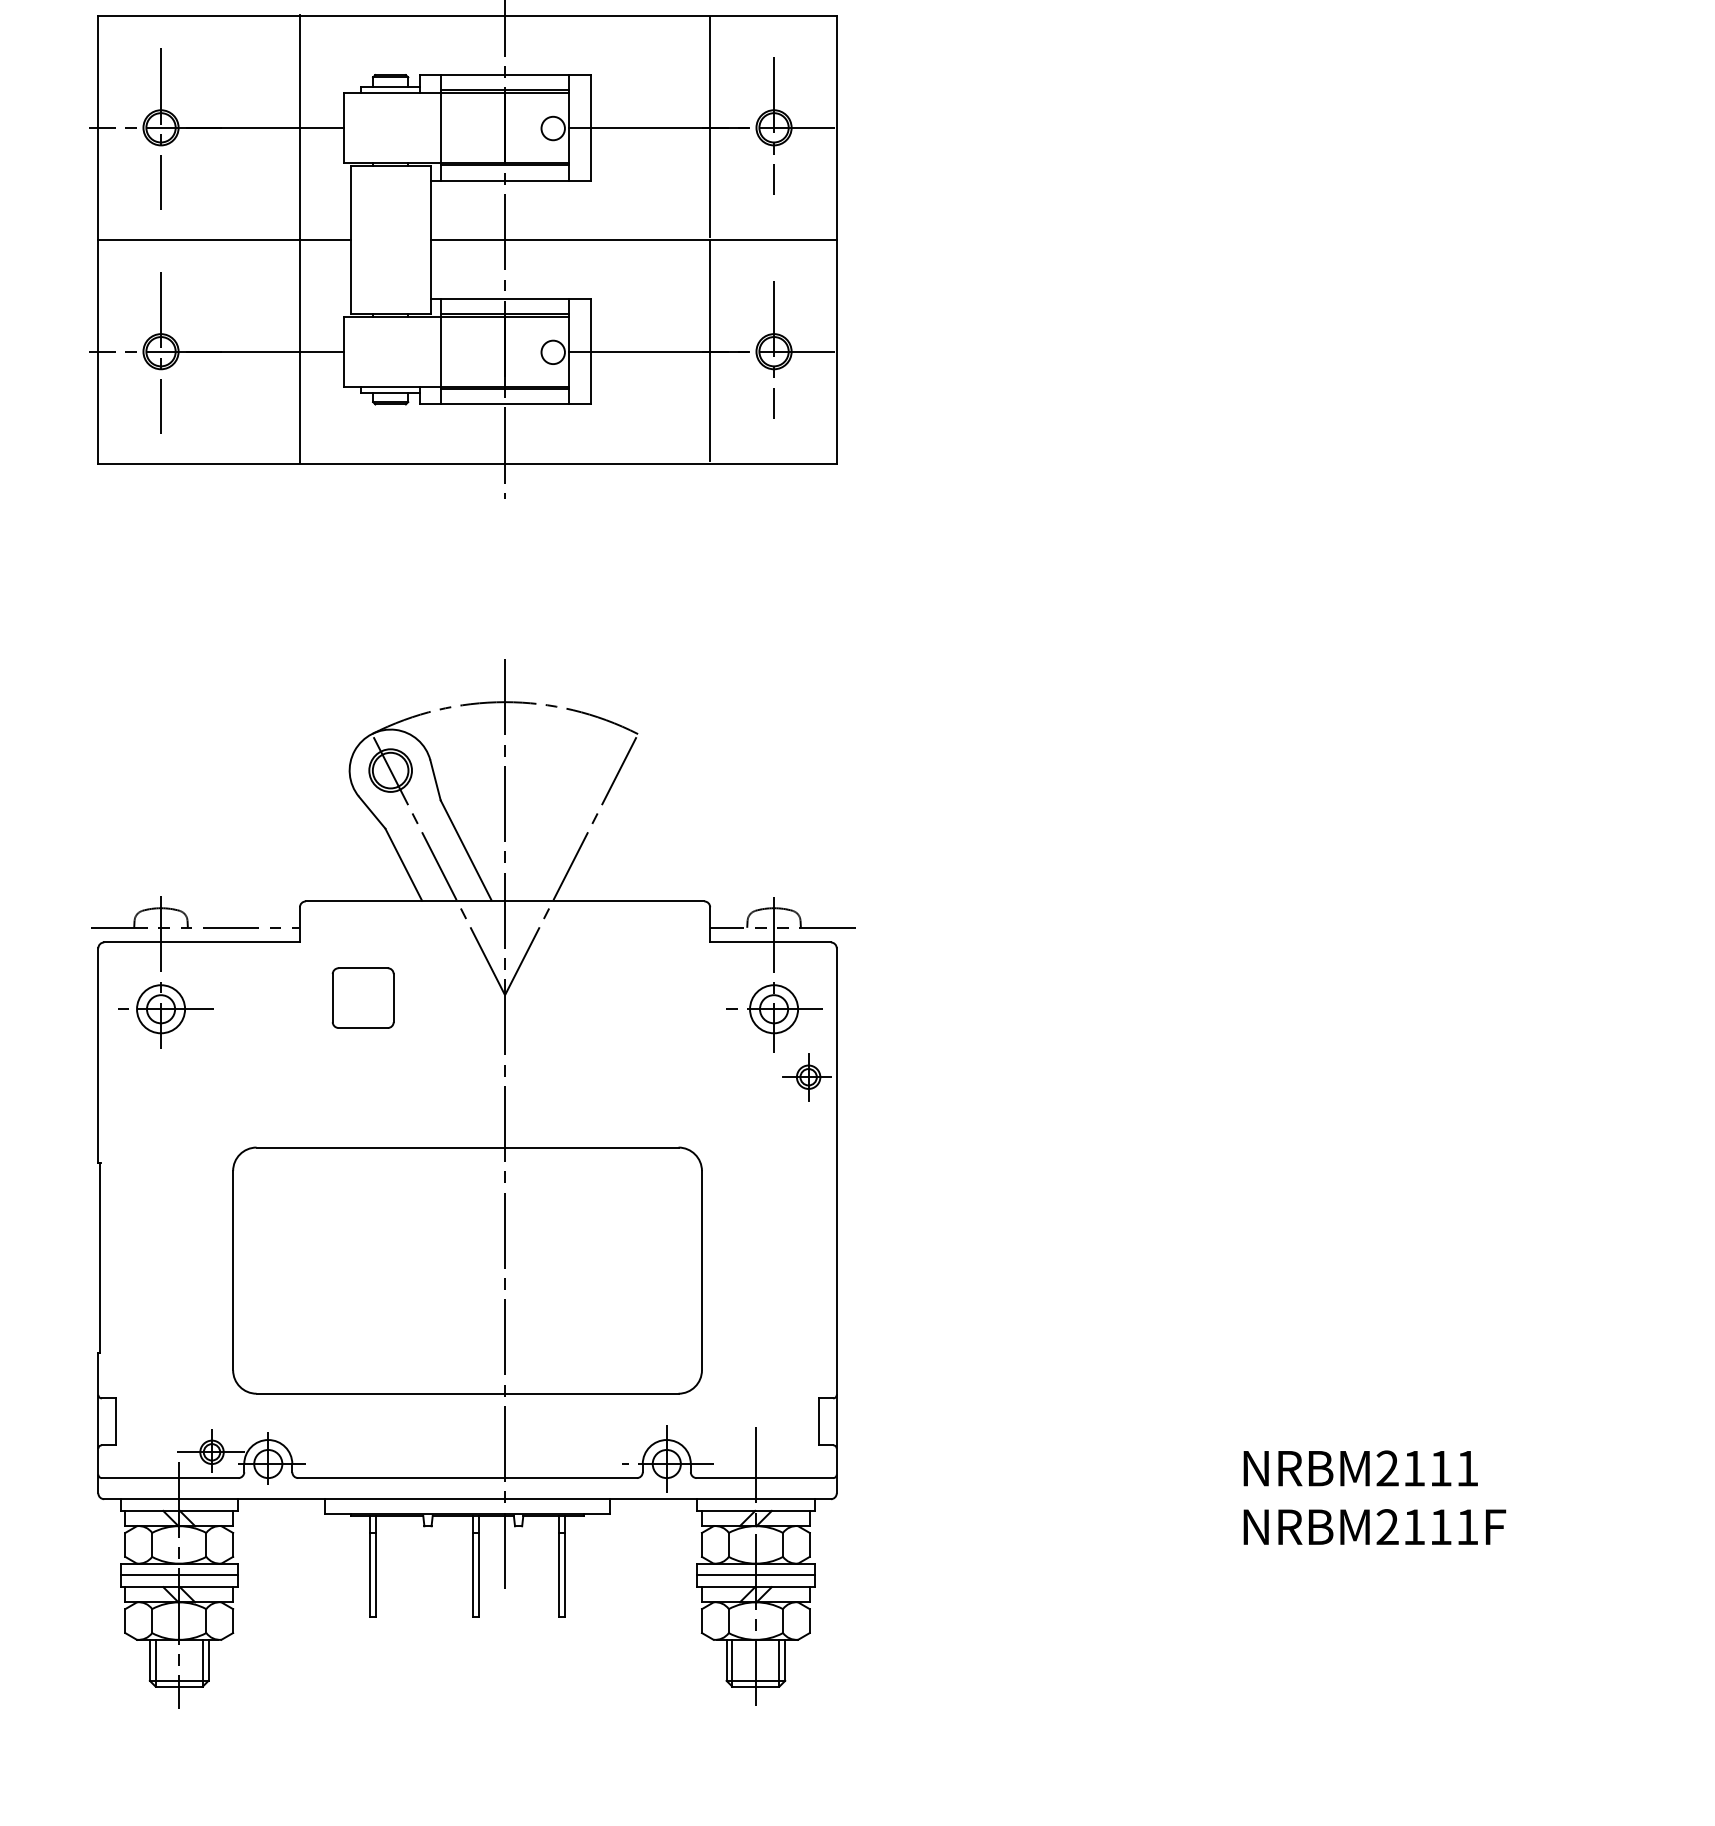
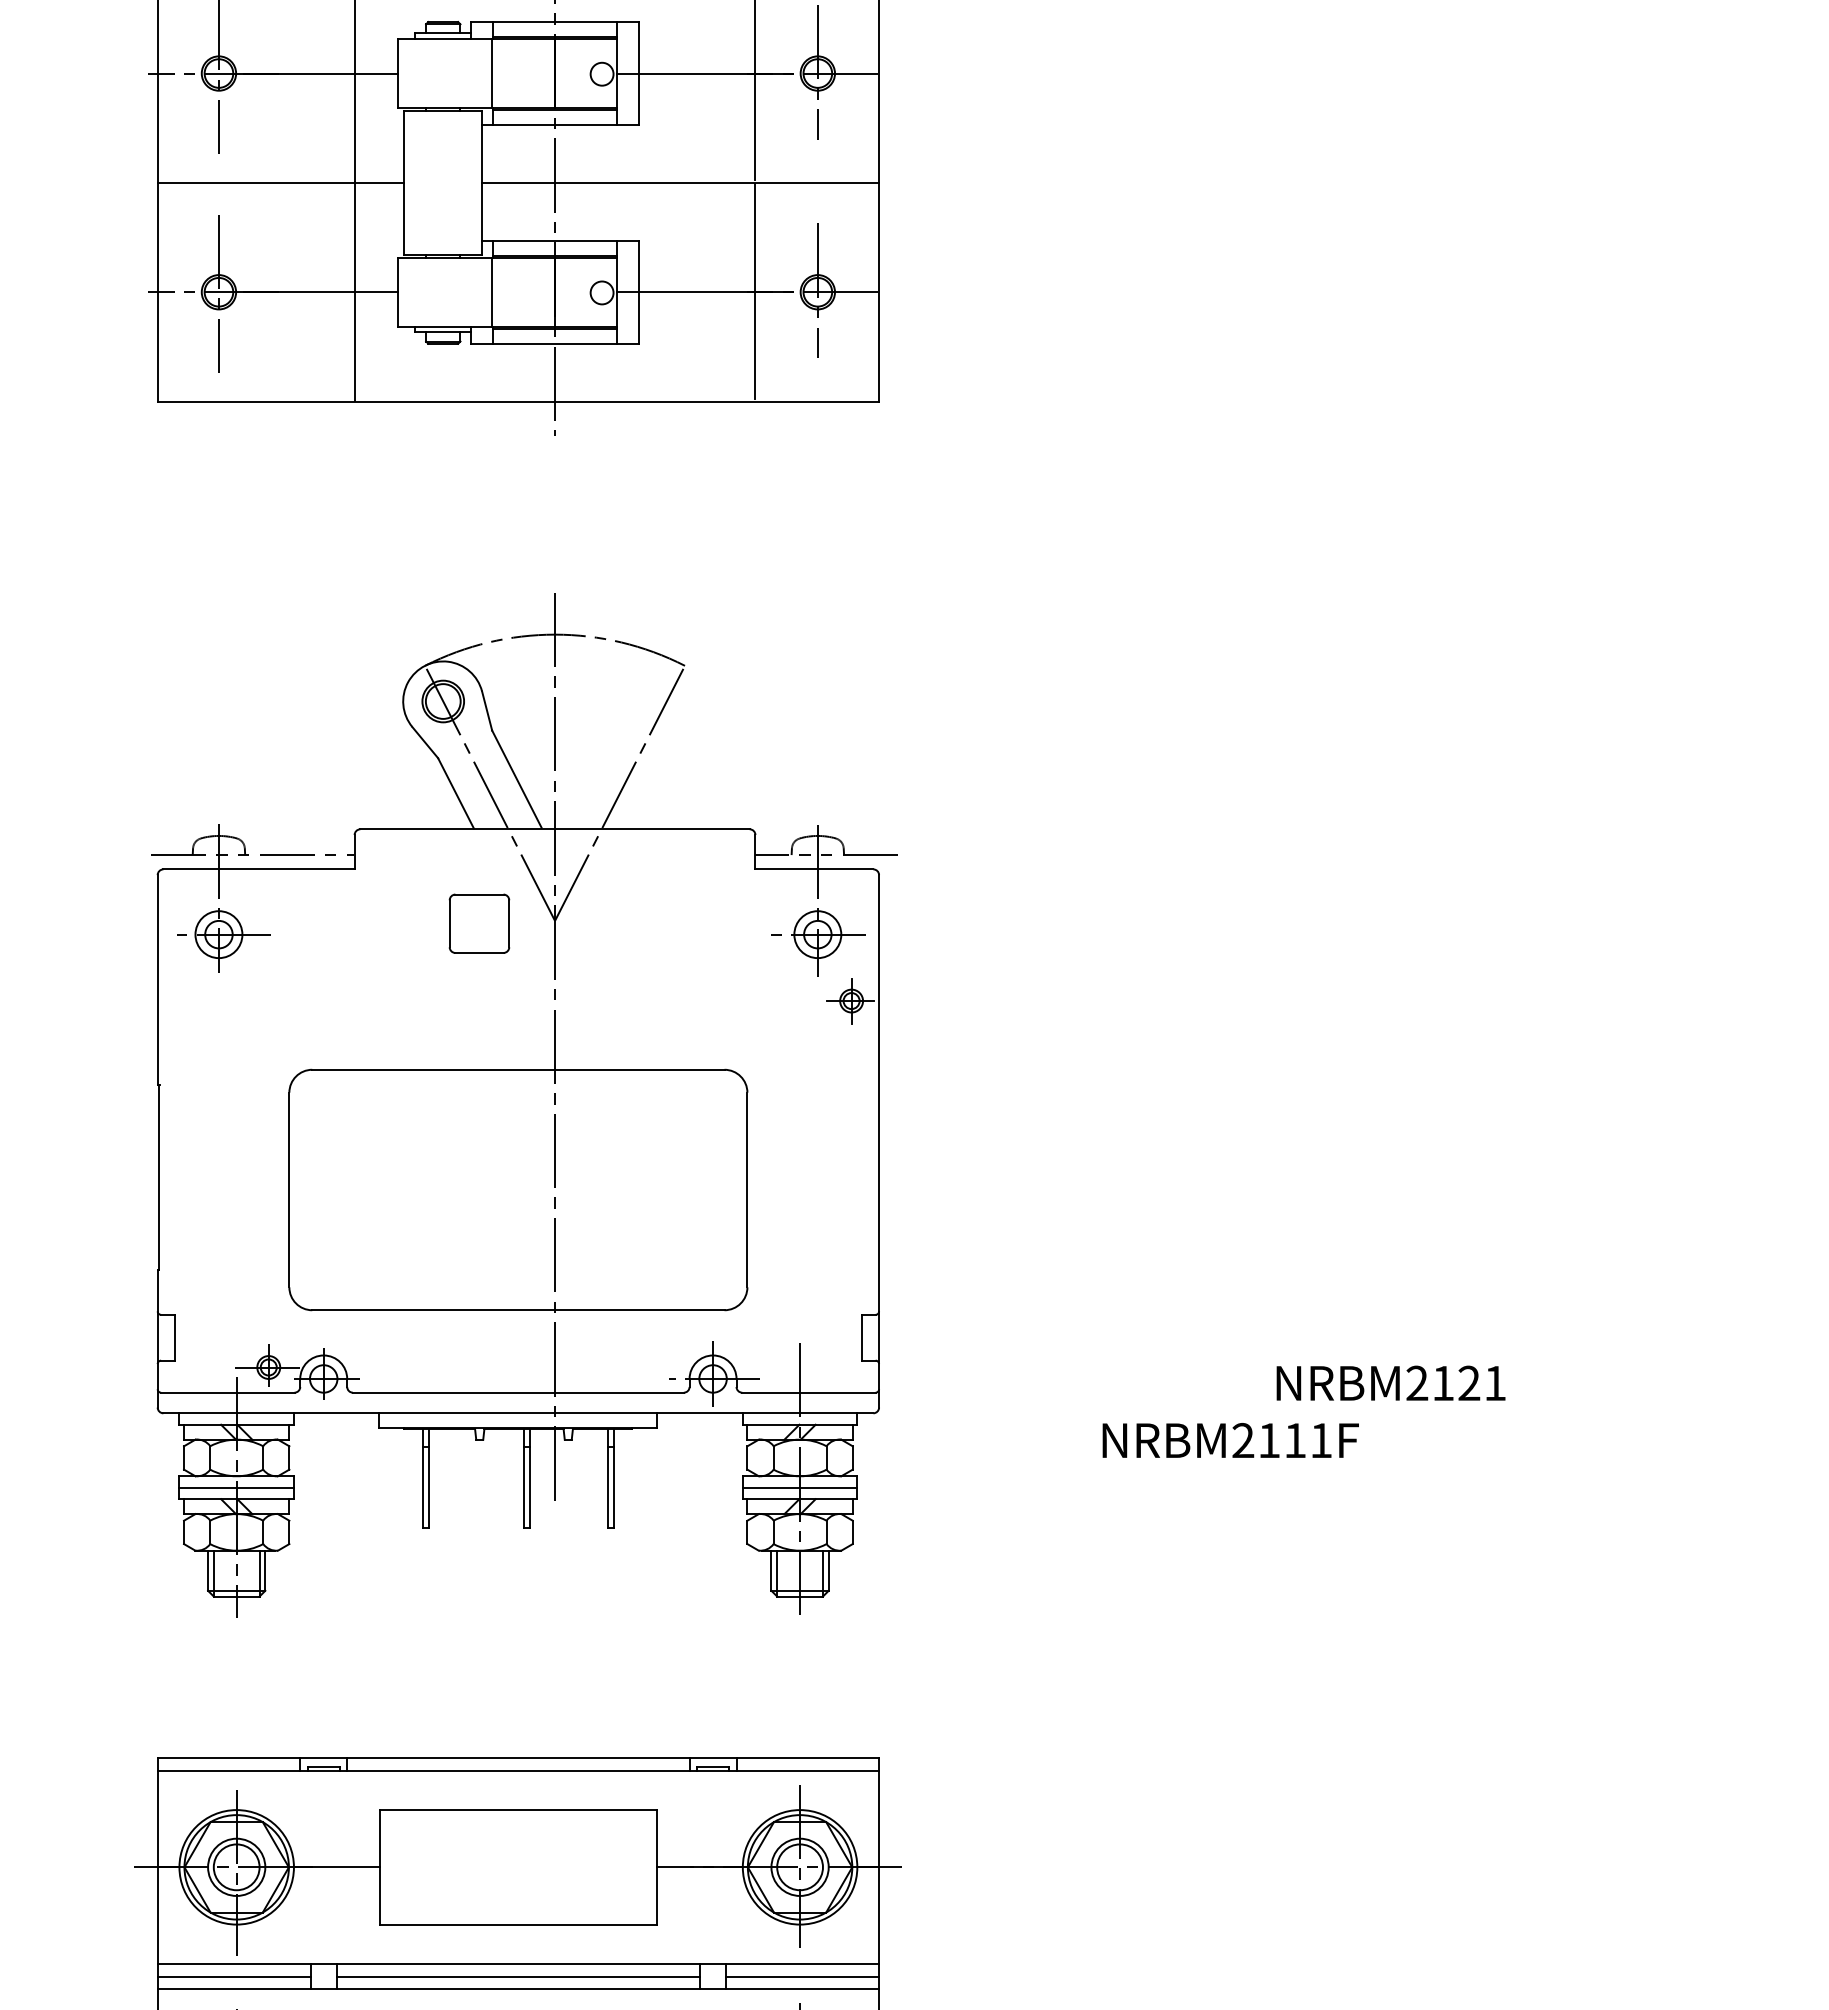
part: (363, 997) -> (479, 923), moved
text: (1441, 1467) -> (1469, 1382), NRBM2111 -> NRBM2121
text: (1374, 1527) -> (1230, 1440), moved

